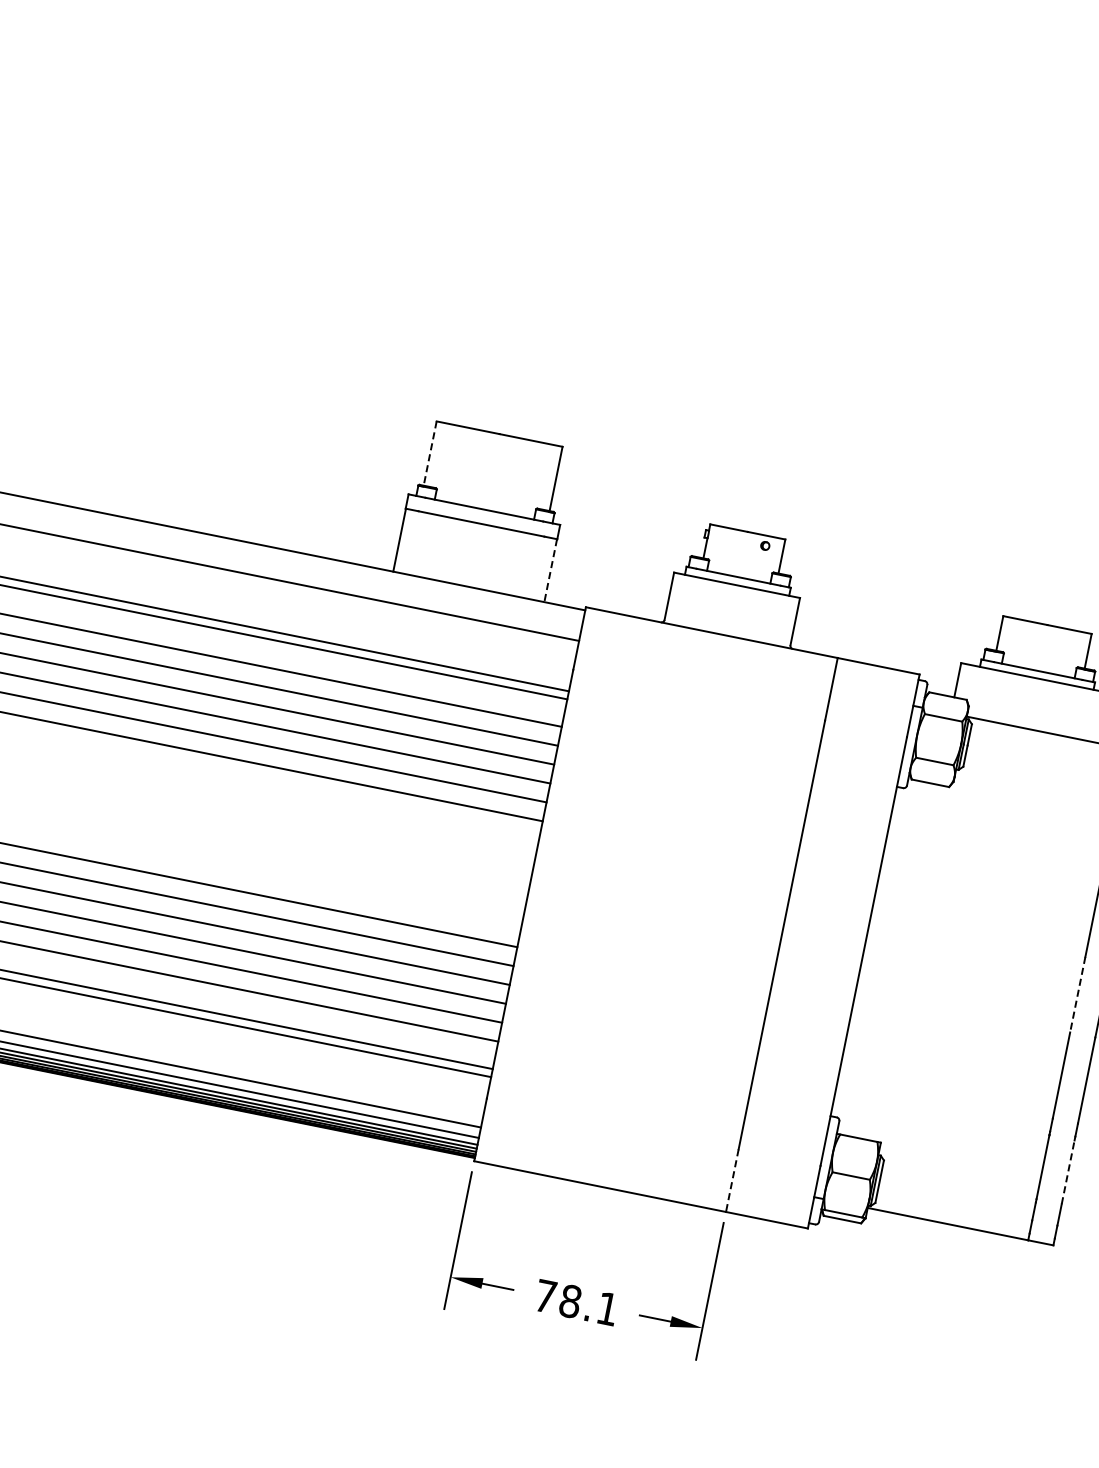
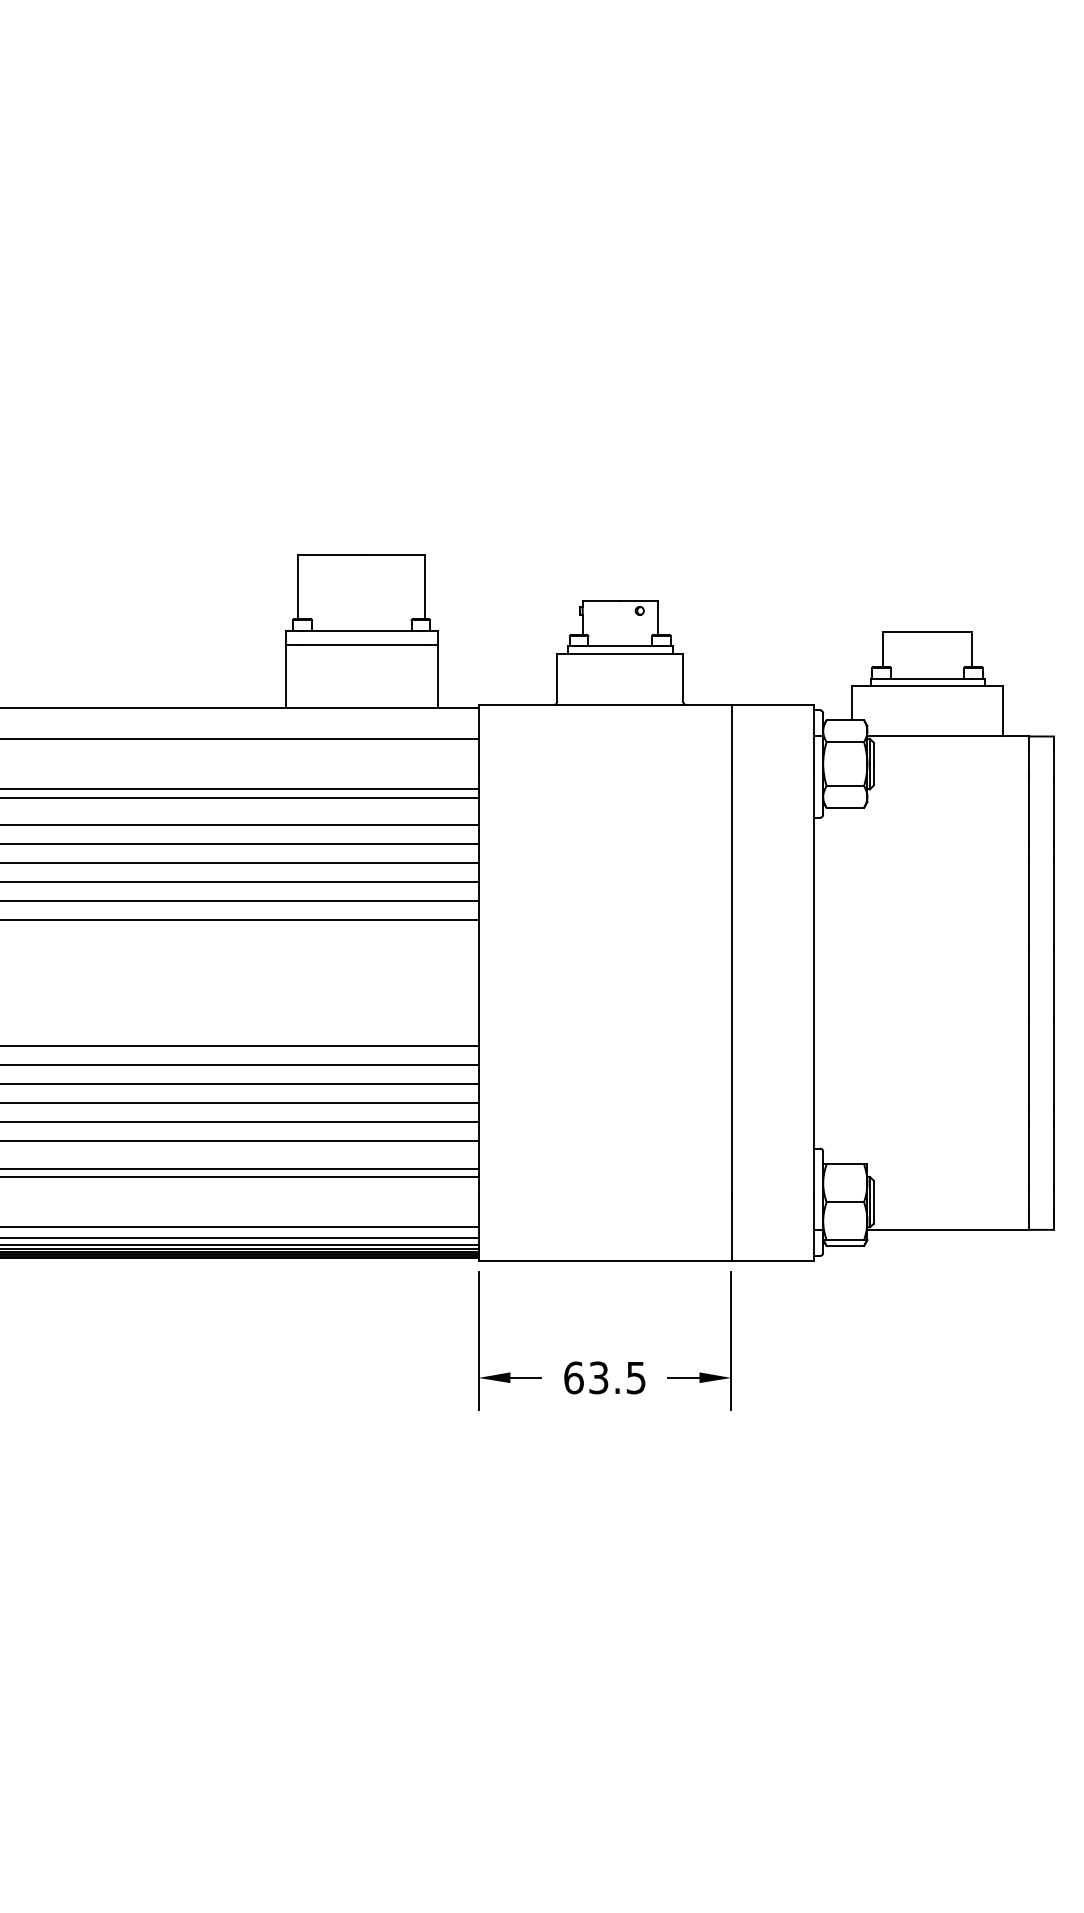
line: (430, 454) -> (298, 587), dashed -> solid
line: (550, 570) -> (437, 676), dashed -> solid
line: (1077, 994) -> (1028, 983), dashed -> solid
line: (1067, 1172) -> (1053, 1156), dashed -> solid
line: (732, 1181) -> (731, 1230), dashed -> solid
text: (576, 1302) -> (604, 1377), 78.1 -> 63.5

